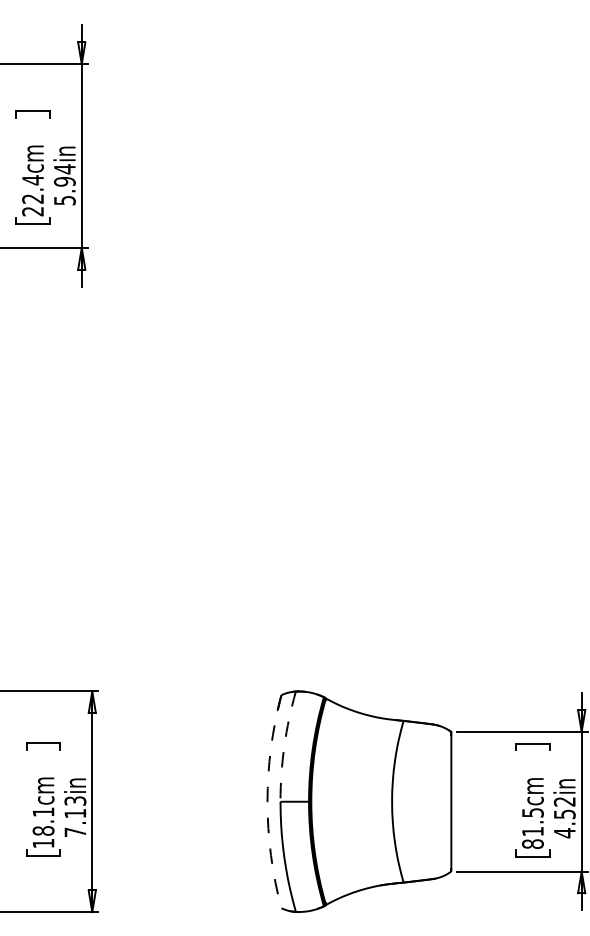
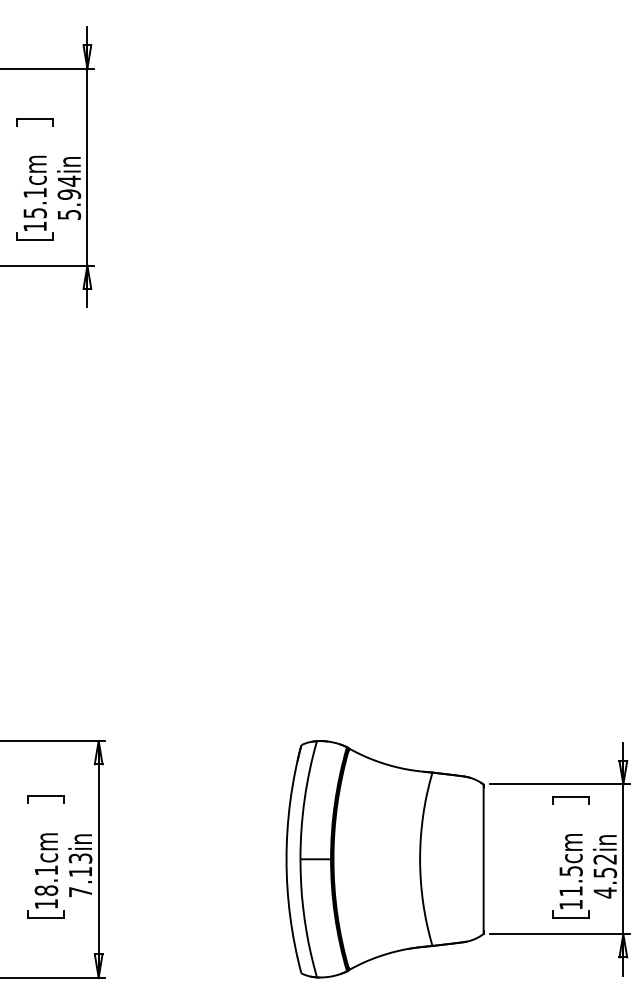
text: (32, 195) -> (34, 209), 22.4cm -> 15.1cm
arc: (284, 745) -> (304, 799), dashed -> solid
arc: (267, 801) -> (286, 859), dashed -> solid
text: (532, 843) -> (570, 904), 81.5cm -> 11.5cm

